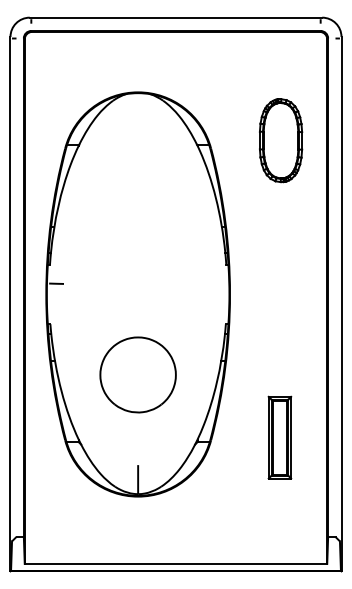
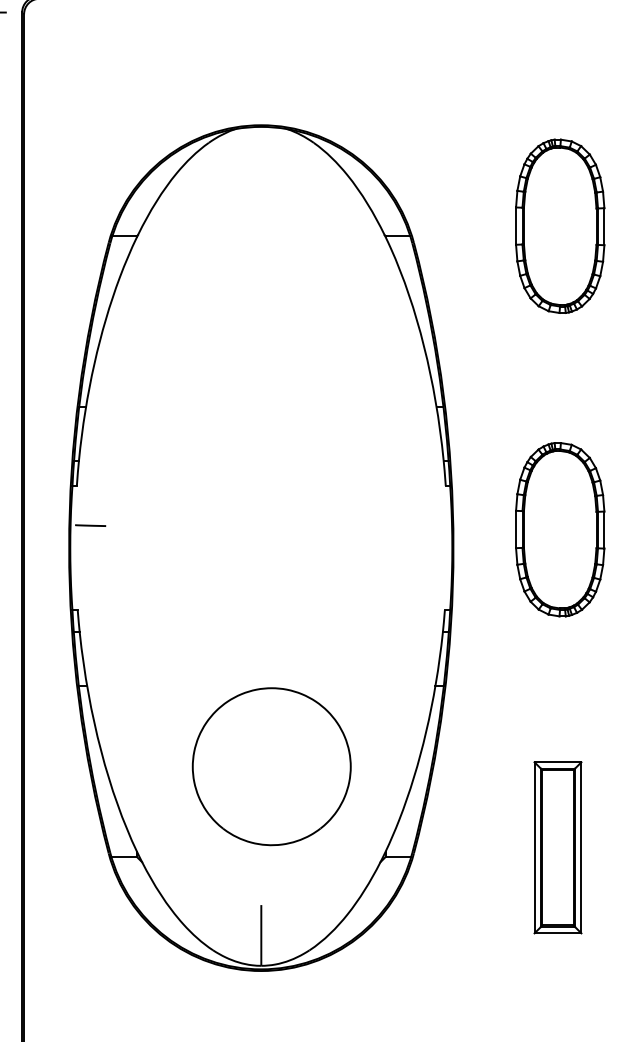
part: (281, 285) -> (561, 529), added
part: (137, 374) -> (270, 765), moved

